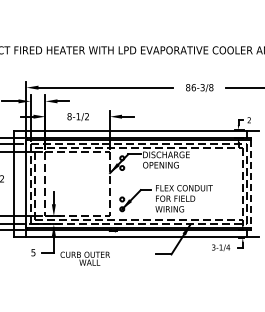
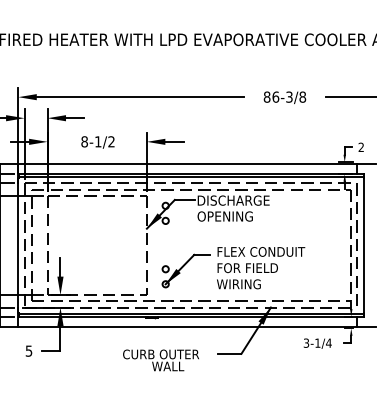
line: (251, 184) -> (364, 246), dashed -> solid
text: (84, 258) -> (159, 360), moved

